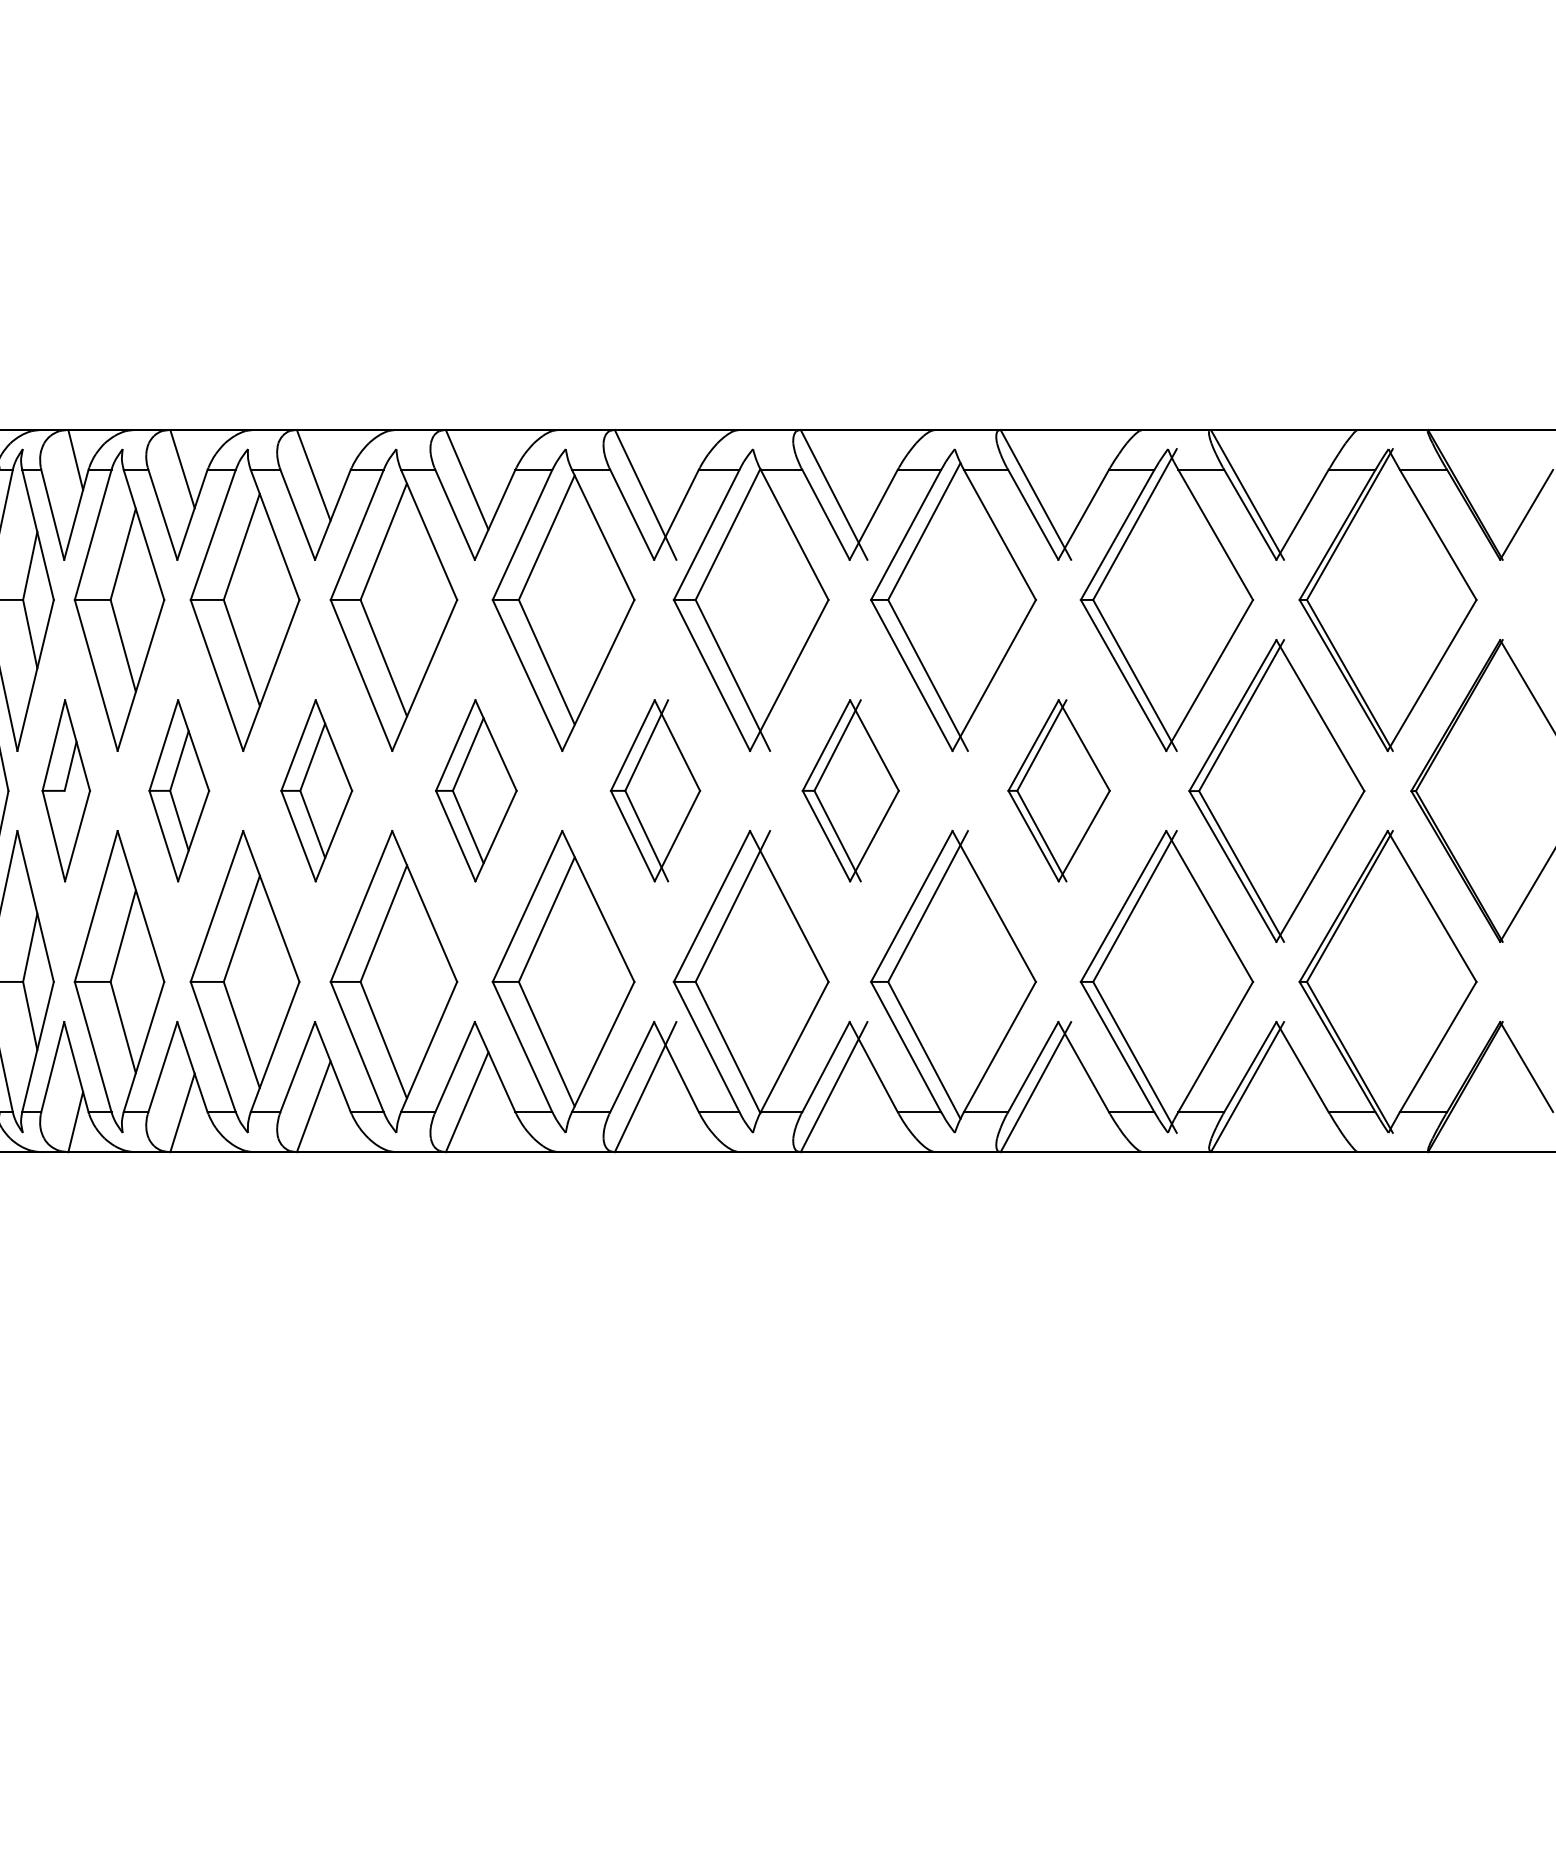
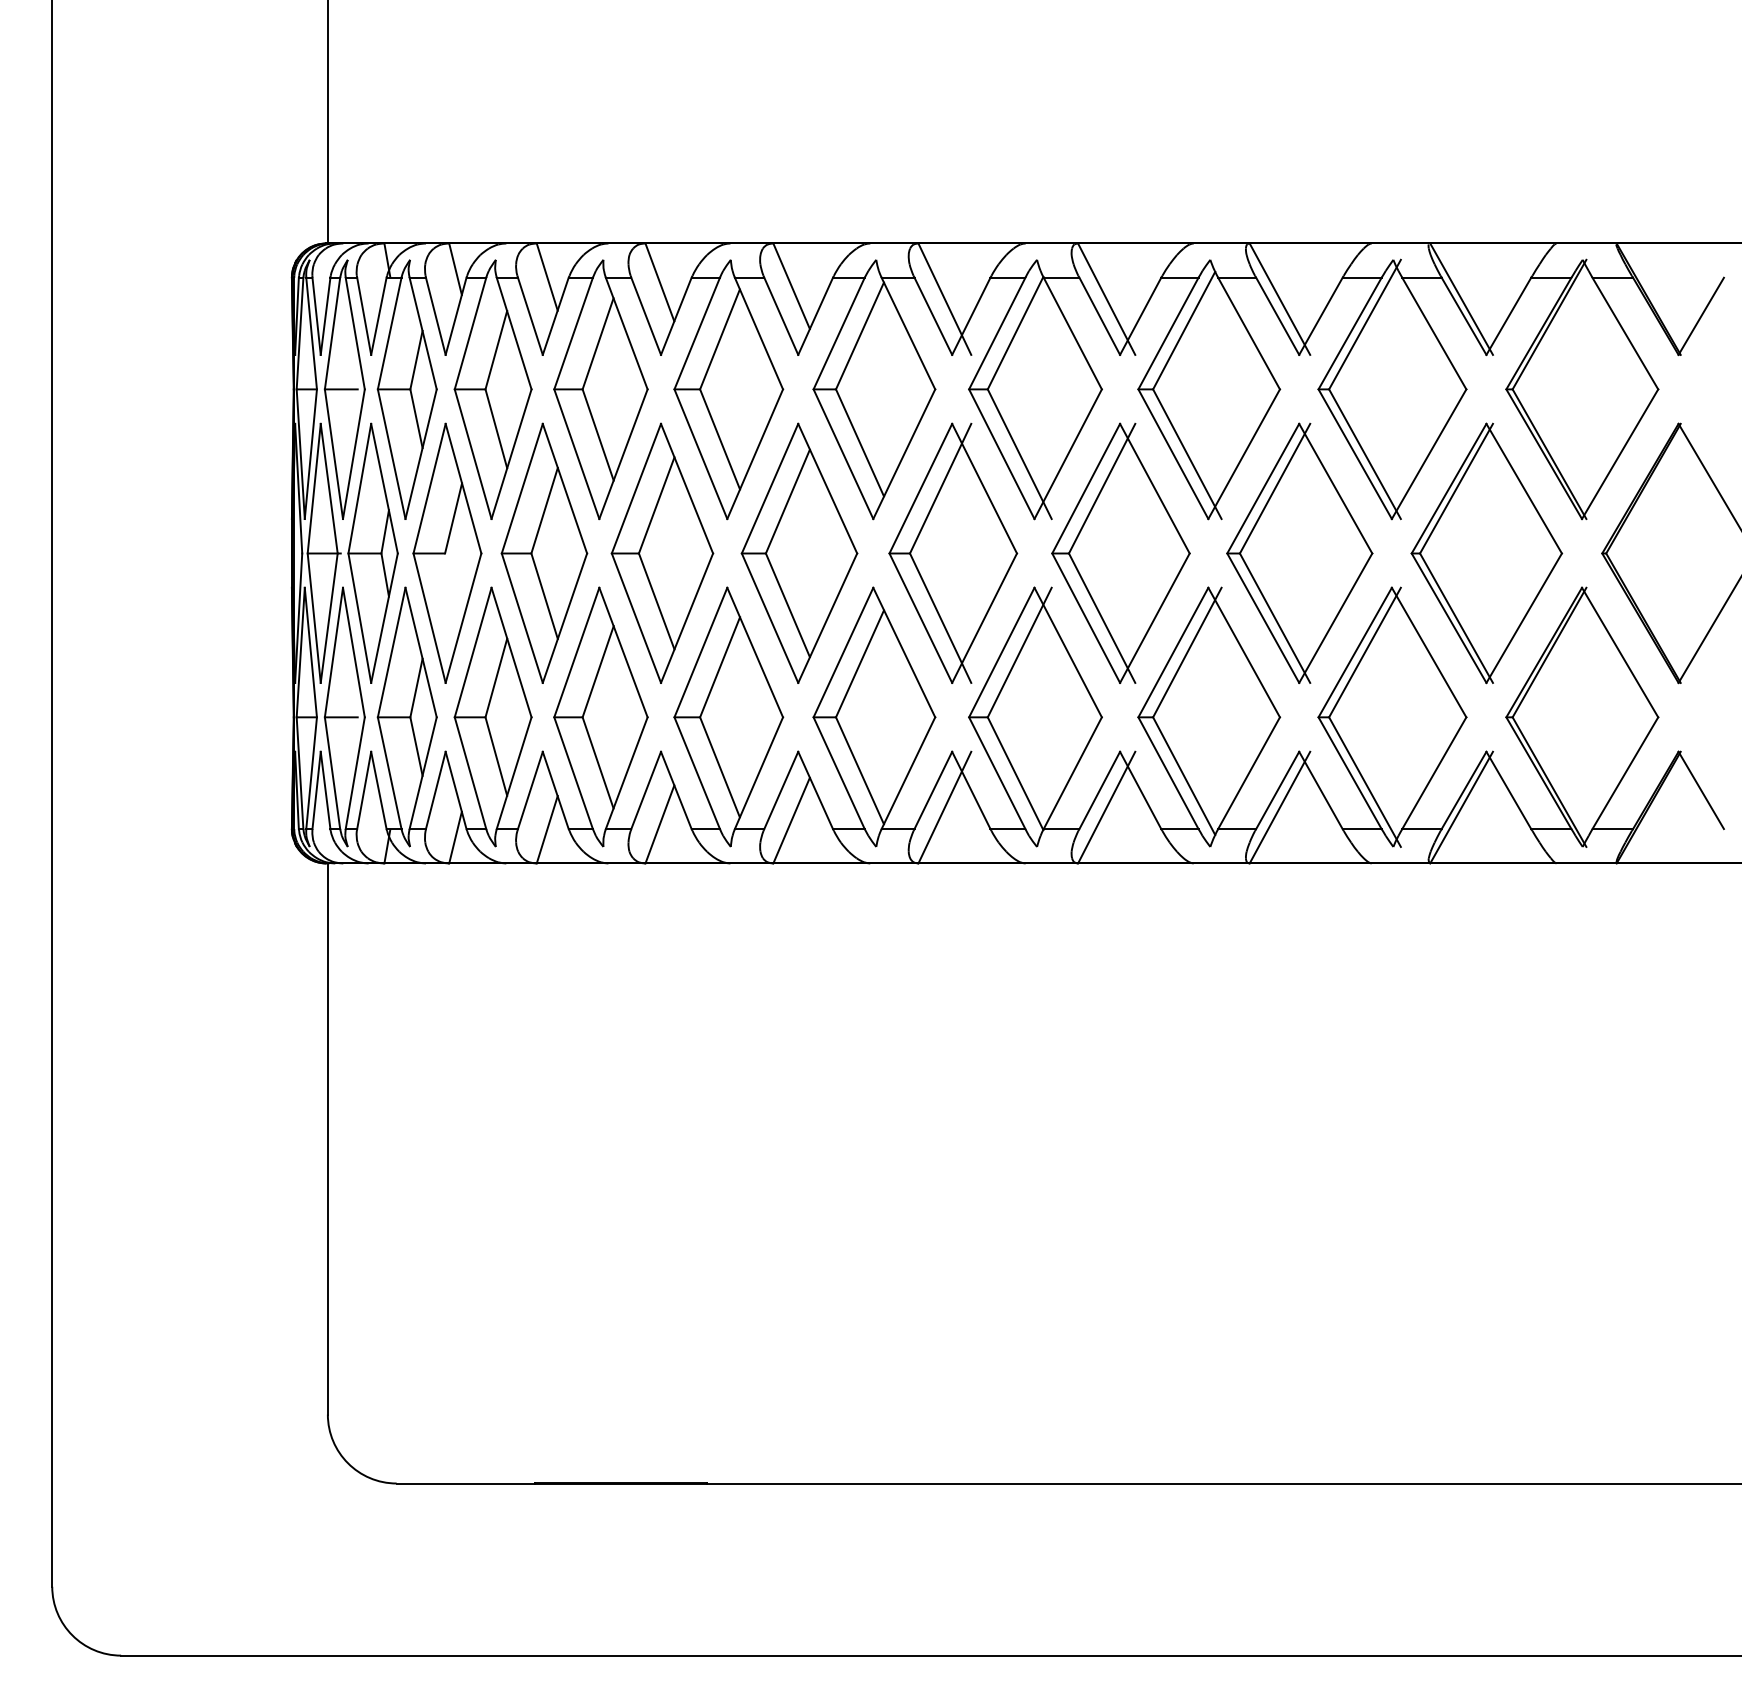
part: (66, 789) -> (447, 552), size x1.67
part: (179, 789) -> (544, 552), size x1.67
part: (316, 789) -> (662, 552), size x1.67
part: (476, 789) -> (799, 552), size x1.67
part: (655, 789) -> (953, 552), size x1.67
part: (850, 789) -> (1120, 552), size x1.67
part: (1058, 789) -> (1299, 552), size x1.67

